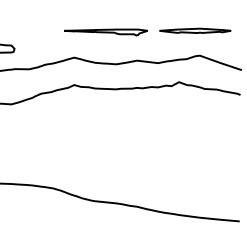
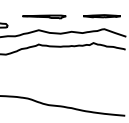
part: (106, 31) -> (44, 16), moved

